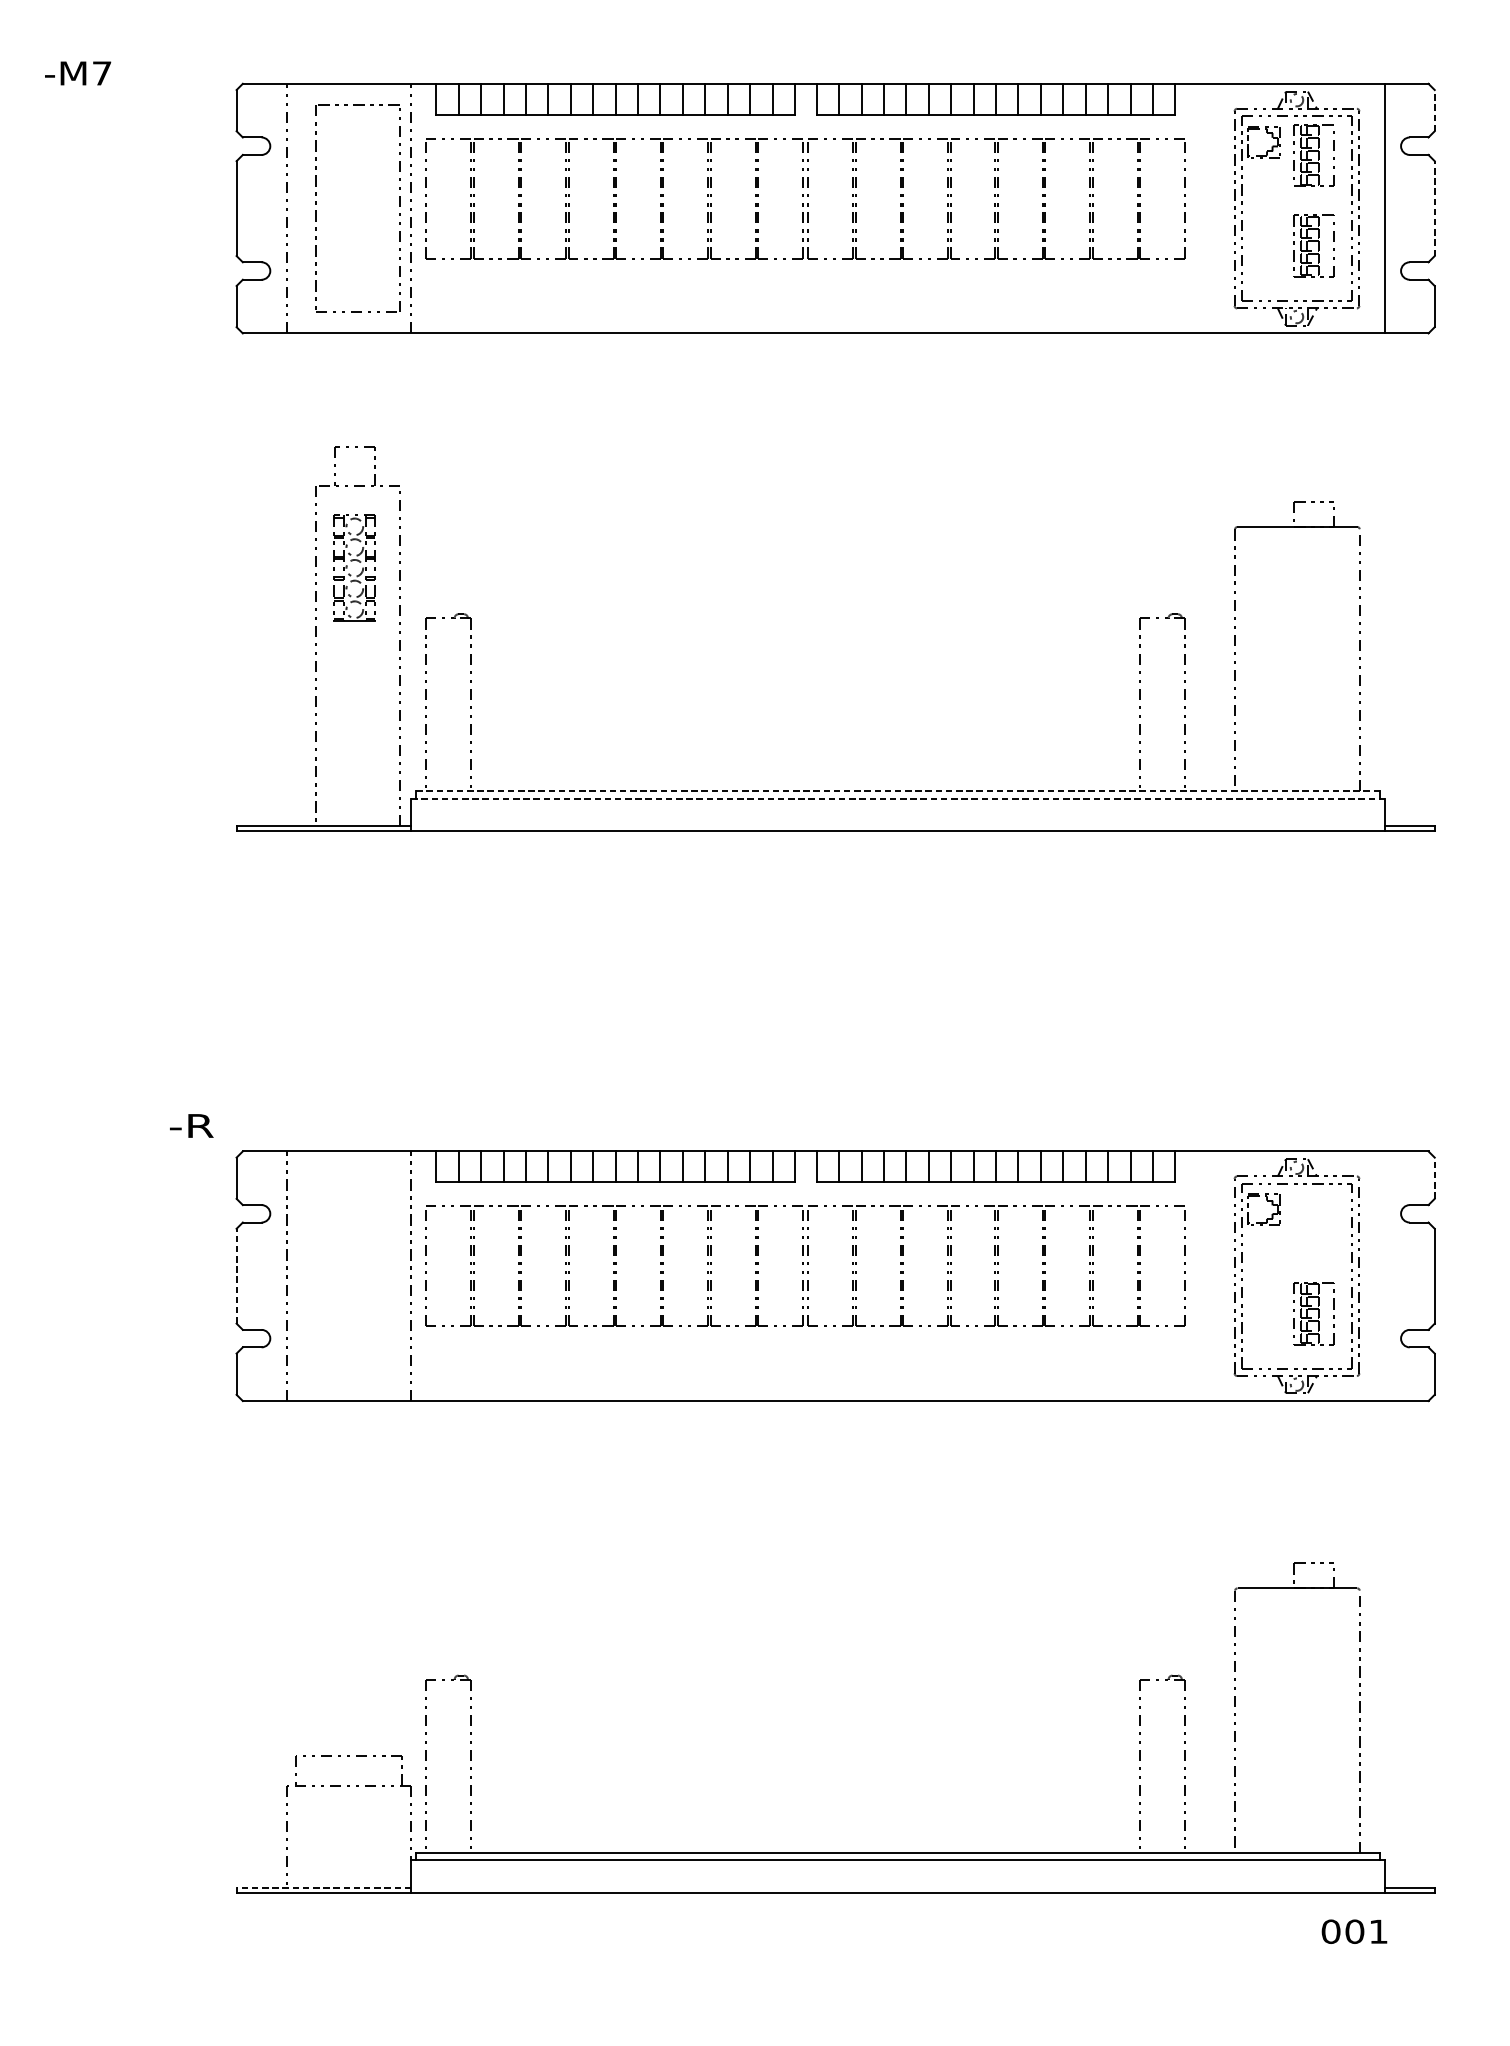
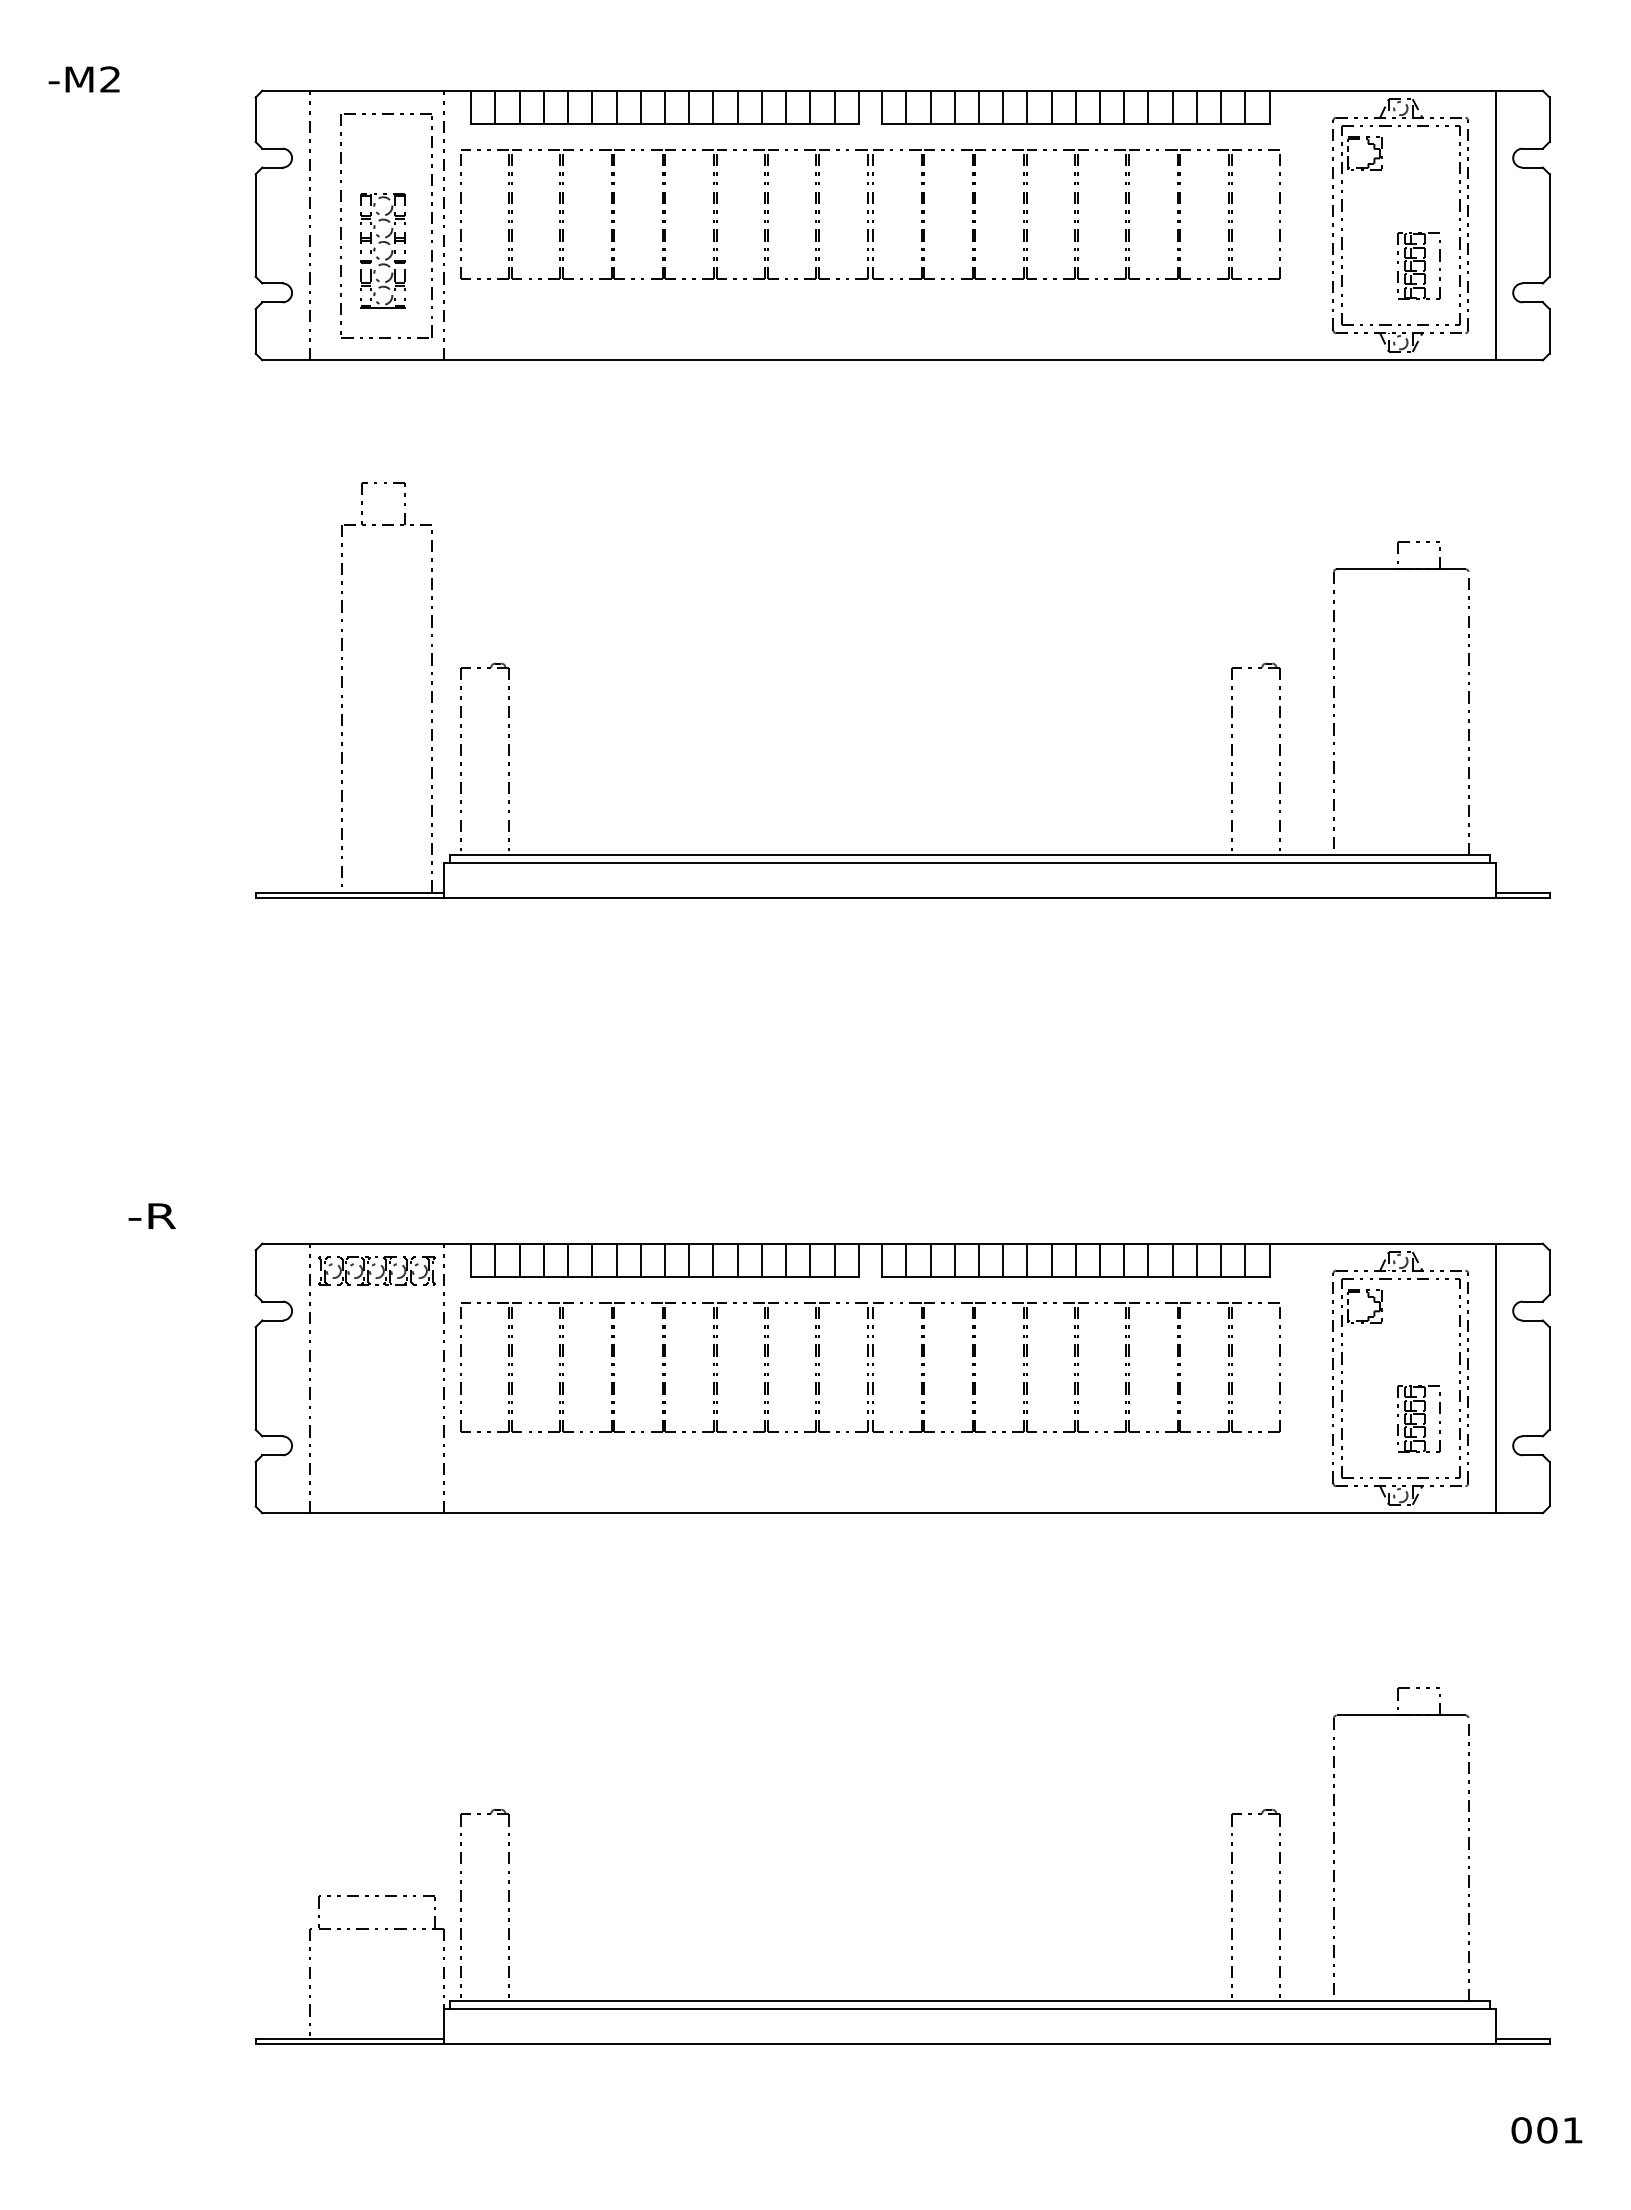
text: (102, 73) -> (110, 79), -M7 -> -M2
line: (1434, 110) -> (1549, 119), dashed -> solid
part: (1313, 154) -> (1418, 167), removed
line: (1434, 208) -> (1549, 225), dashed -> solid
part: (347, 567) -> (375, 250), moved
line: (898, 791) -> (970, 854), dashed -> solid
line: (897, 799) -> (969, 863), dashed -> solid
text: (191, 1125) -> (151, 1215), moved
part: (348, 1176) -> (376, 1270), added
line: (1434, 1178) -> (1549, 1272), dashed -> solid
line: (236, 1275) -> (255, 1377), dashed -> solid
line: (1384, 1276) -> (1495, 1378), added
line: (323, 1887) -> (349, 2038), dashed -> solid
text: (1354, 1931) -> (1546, 2130), moved

